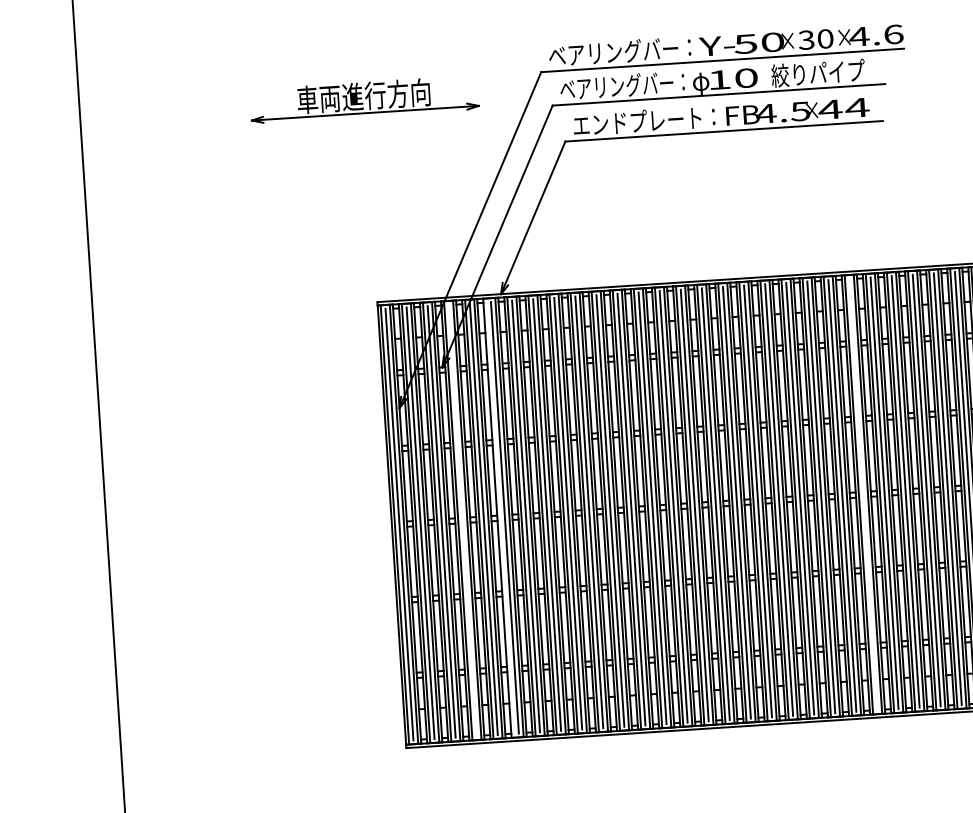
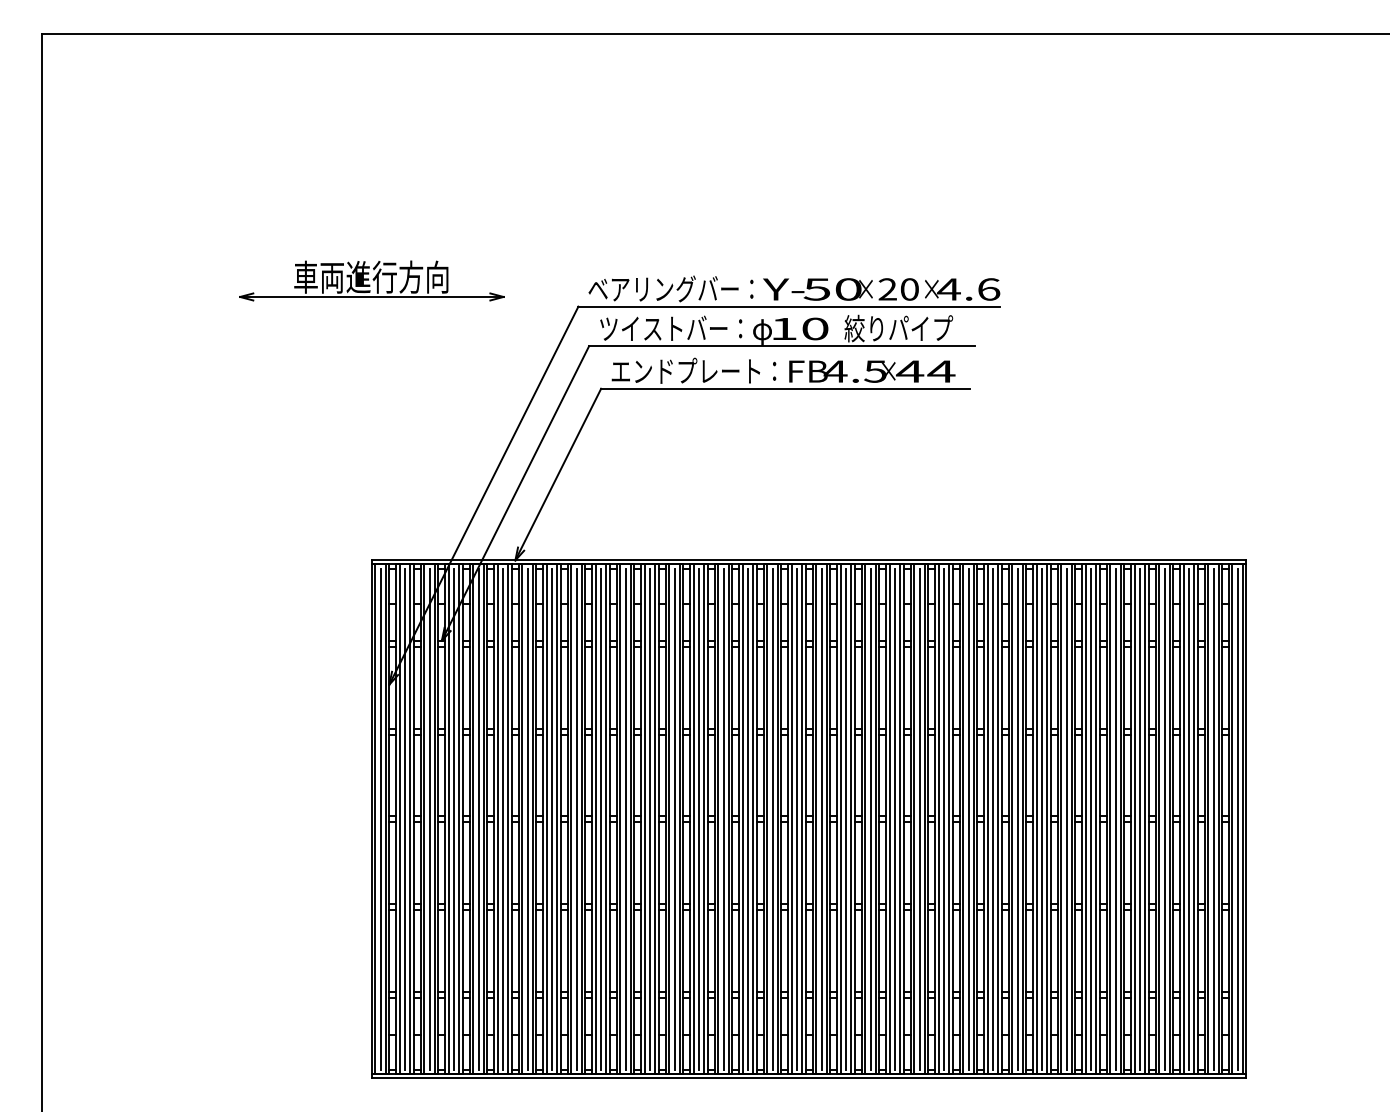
text: (806, 40) -> (887, 289), 30 -> 20
text: (622, 85) -> (671, 328), ベアリングバー： -> ツイストバー：
part: (364, 99) -> (371, 280), moved
line: (863, 494) -> (919, 819), added
line: (500, 518) -> (497, 819), added
line: (463, 520) -> (454, 819), added

